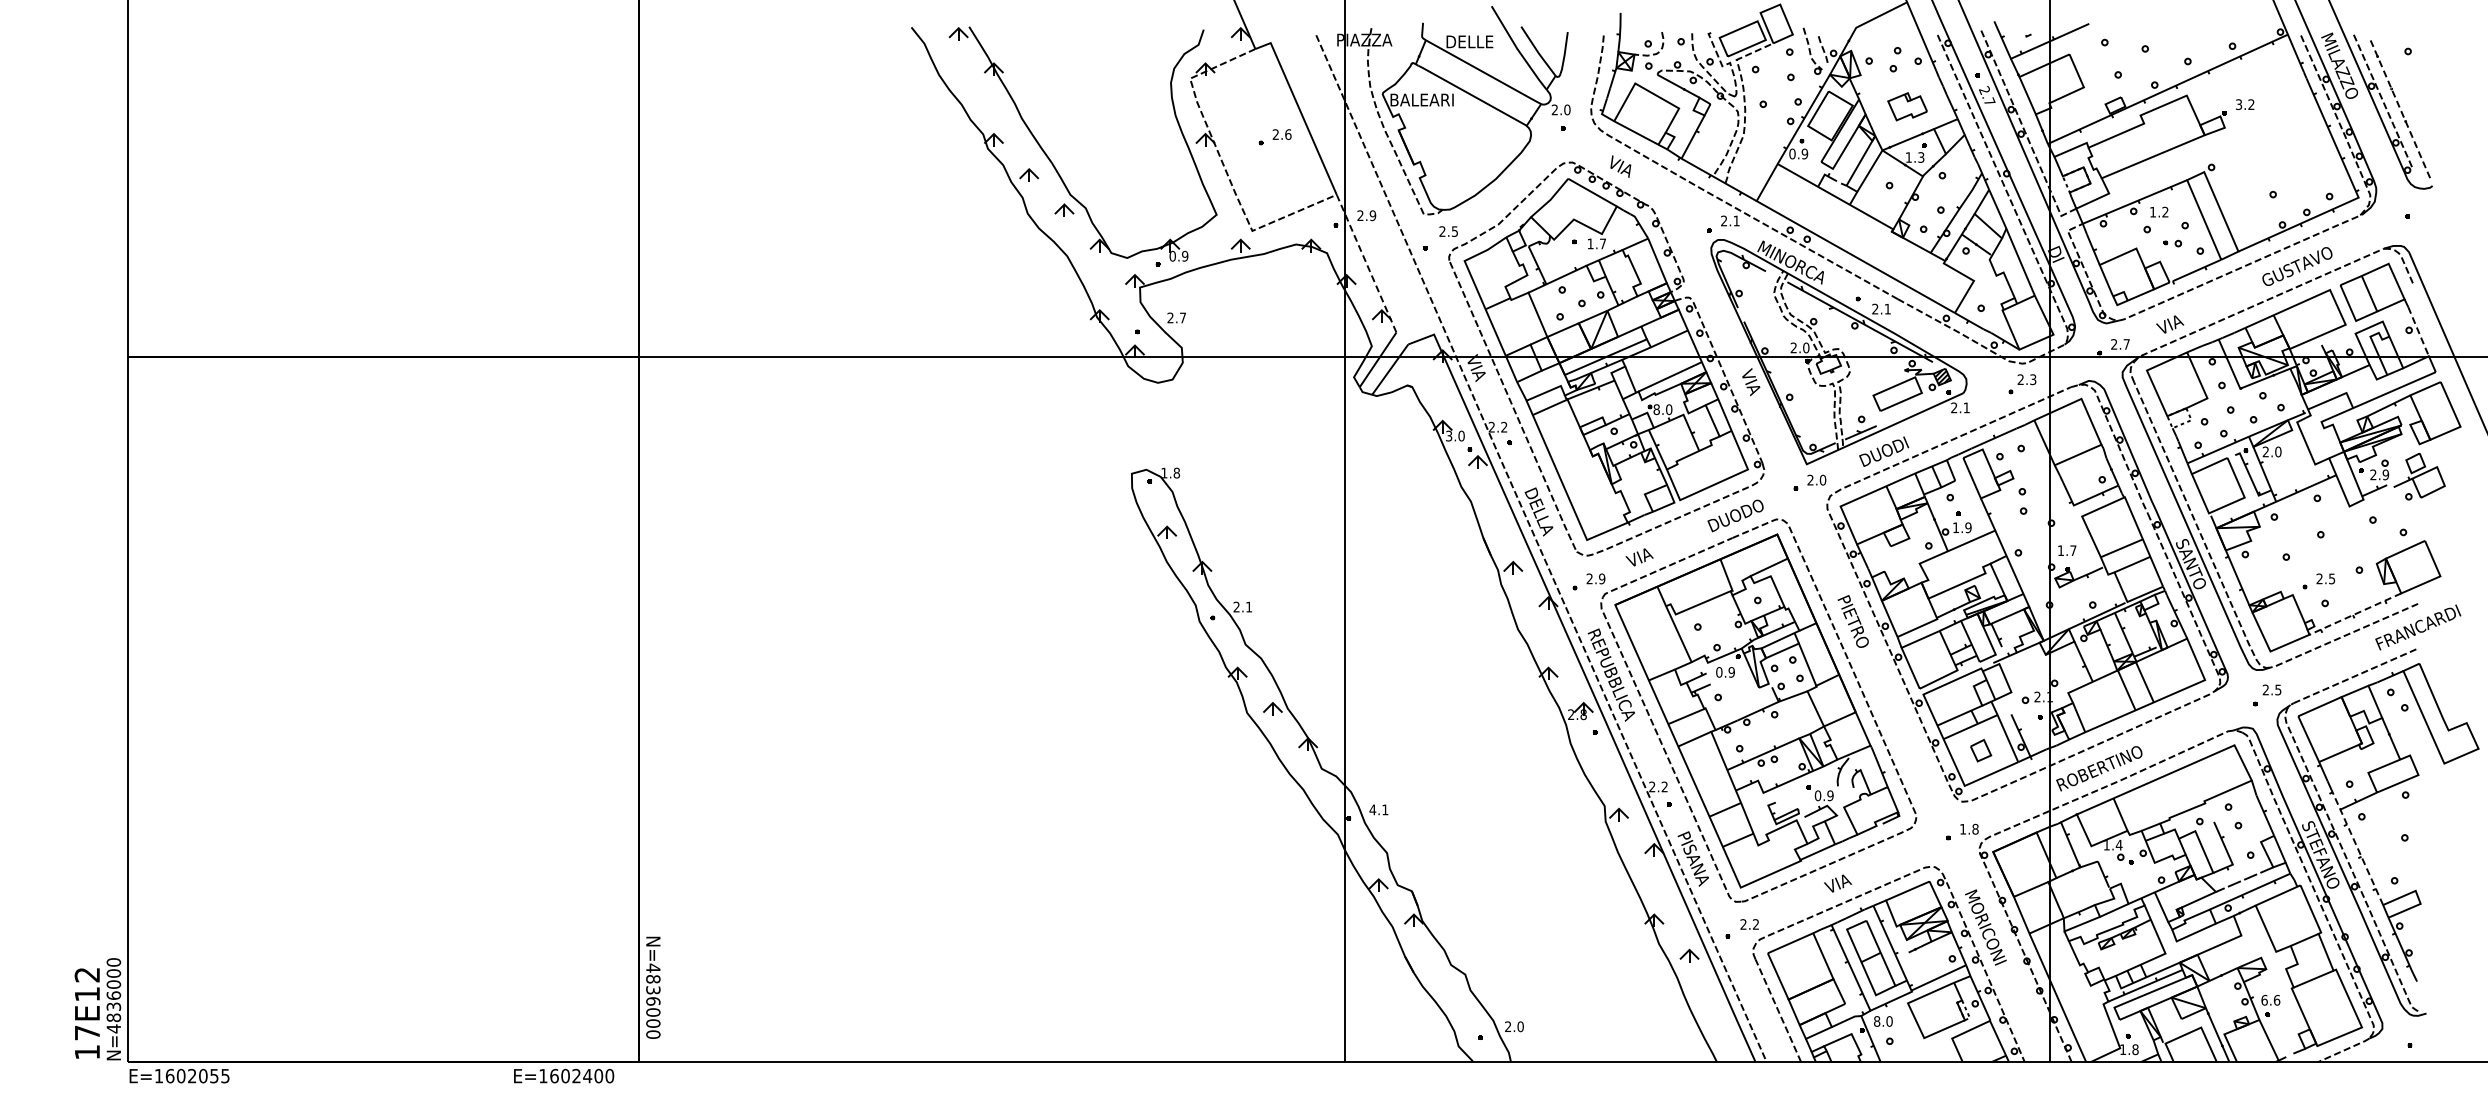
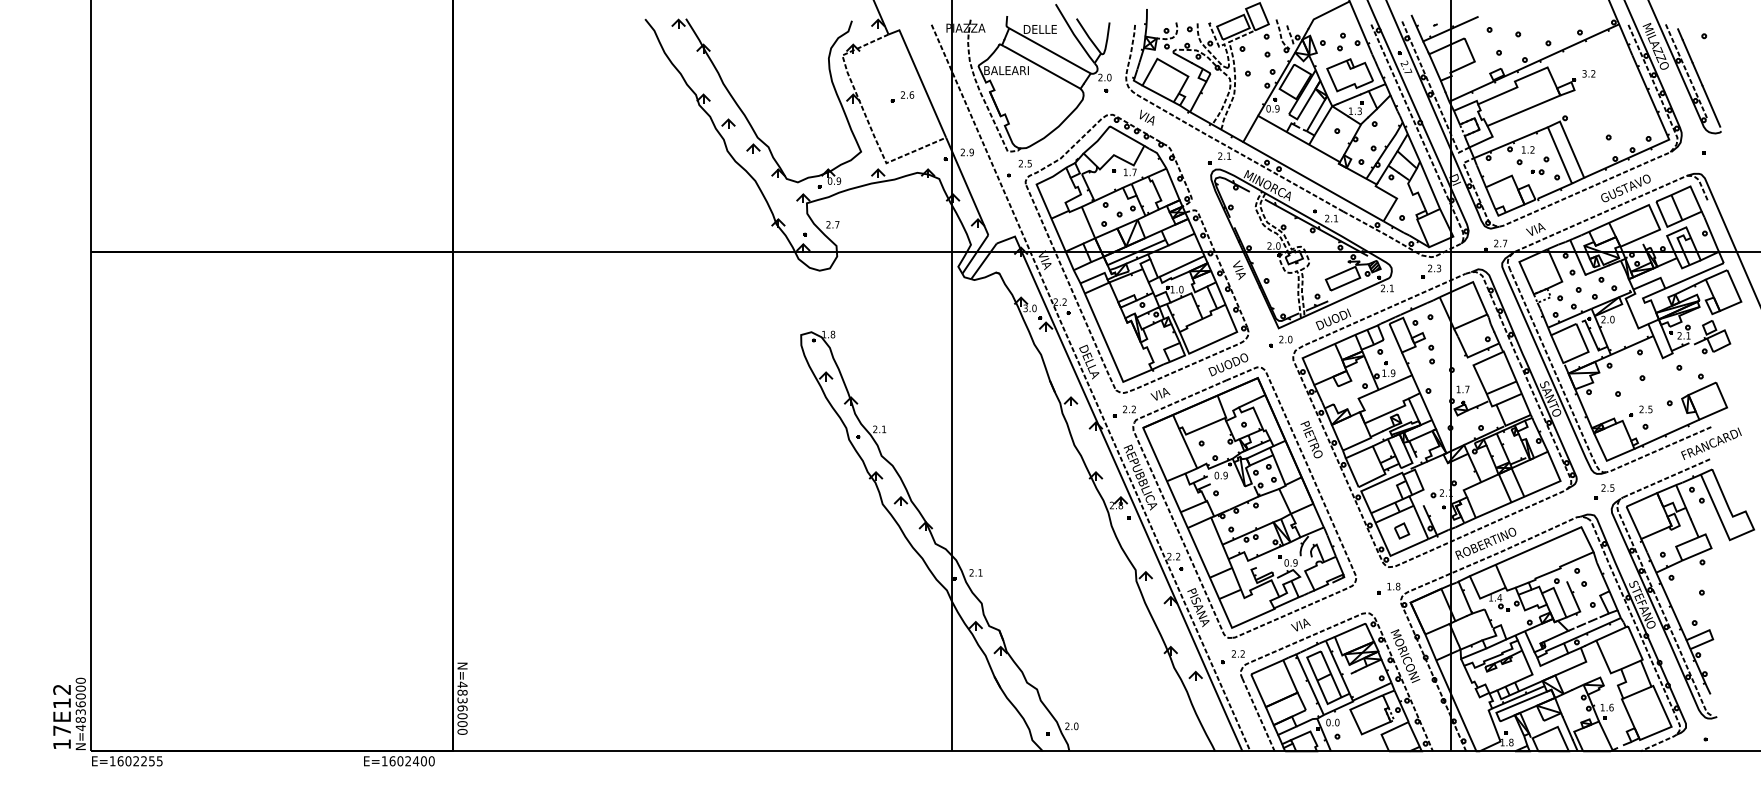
part: (1907, 106) -> (1349, 75), size x1.67
line: (2401, 110) -> (1699, 77), dashed -> solid
line: (1366, 262) -> (967, 185), dashed -> solid
line: (2418, 331) -> (1711, 234), dashed -> solid
text: (1656, 409) -> (1172, 289), 8.0 -> 1.0
text: (2385, 474) -> (1688, 335), 2.9 -> 2.1
text: (1602, 578) -> (1134, 409), 2.9 -> 2.2
line: (2354, 614) -> (1666, 434), dashed -> solid
text: (1372, 809) -> (971, 572), 4.1 -> 2.1
line: (2357, 847) -> (1668, 599), dashed -> solid
text: (2264, 999) -> (1602, 707), 6.6 -> 1.6
text: (1876, 1021) -> (1328, 722), 8.0 -> 0.0
text: (203, 1076) -> (144, 761), E=1602055 -> E=1602255

